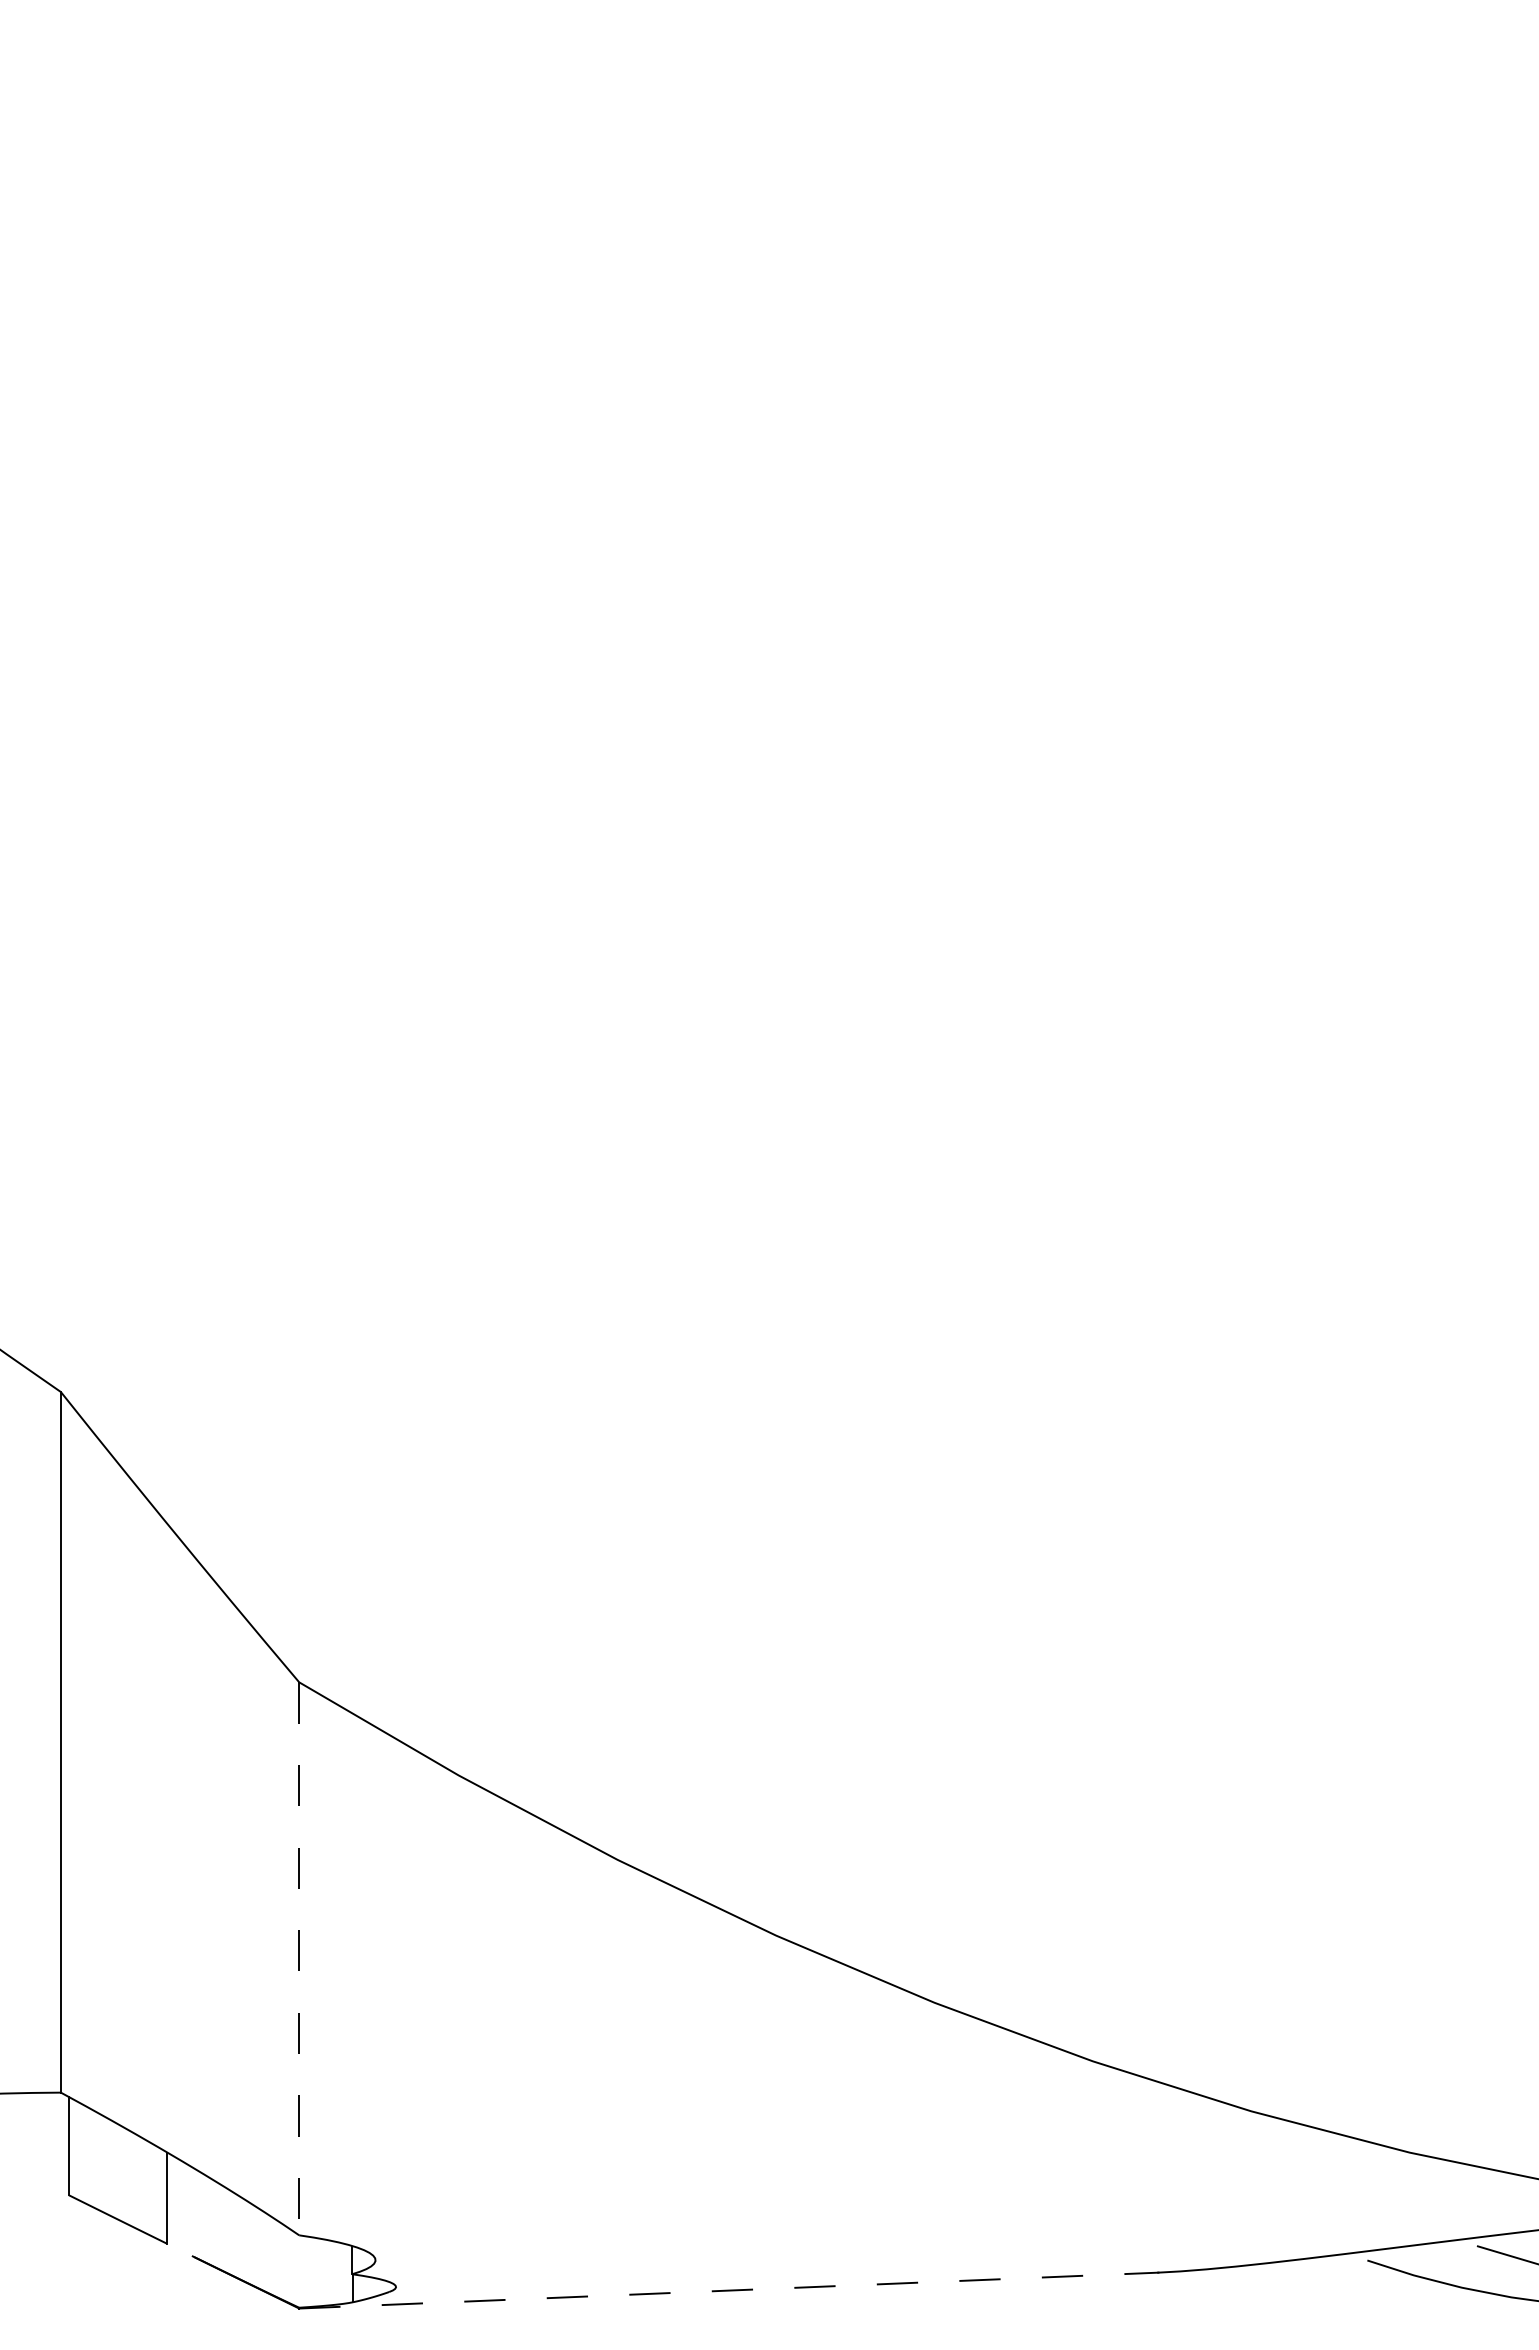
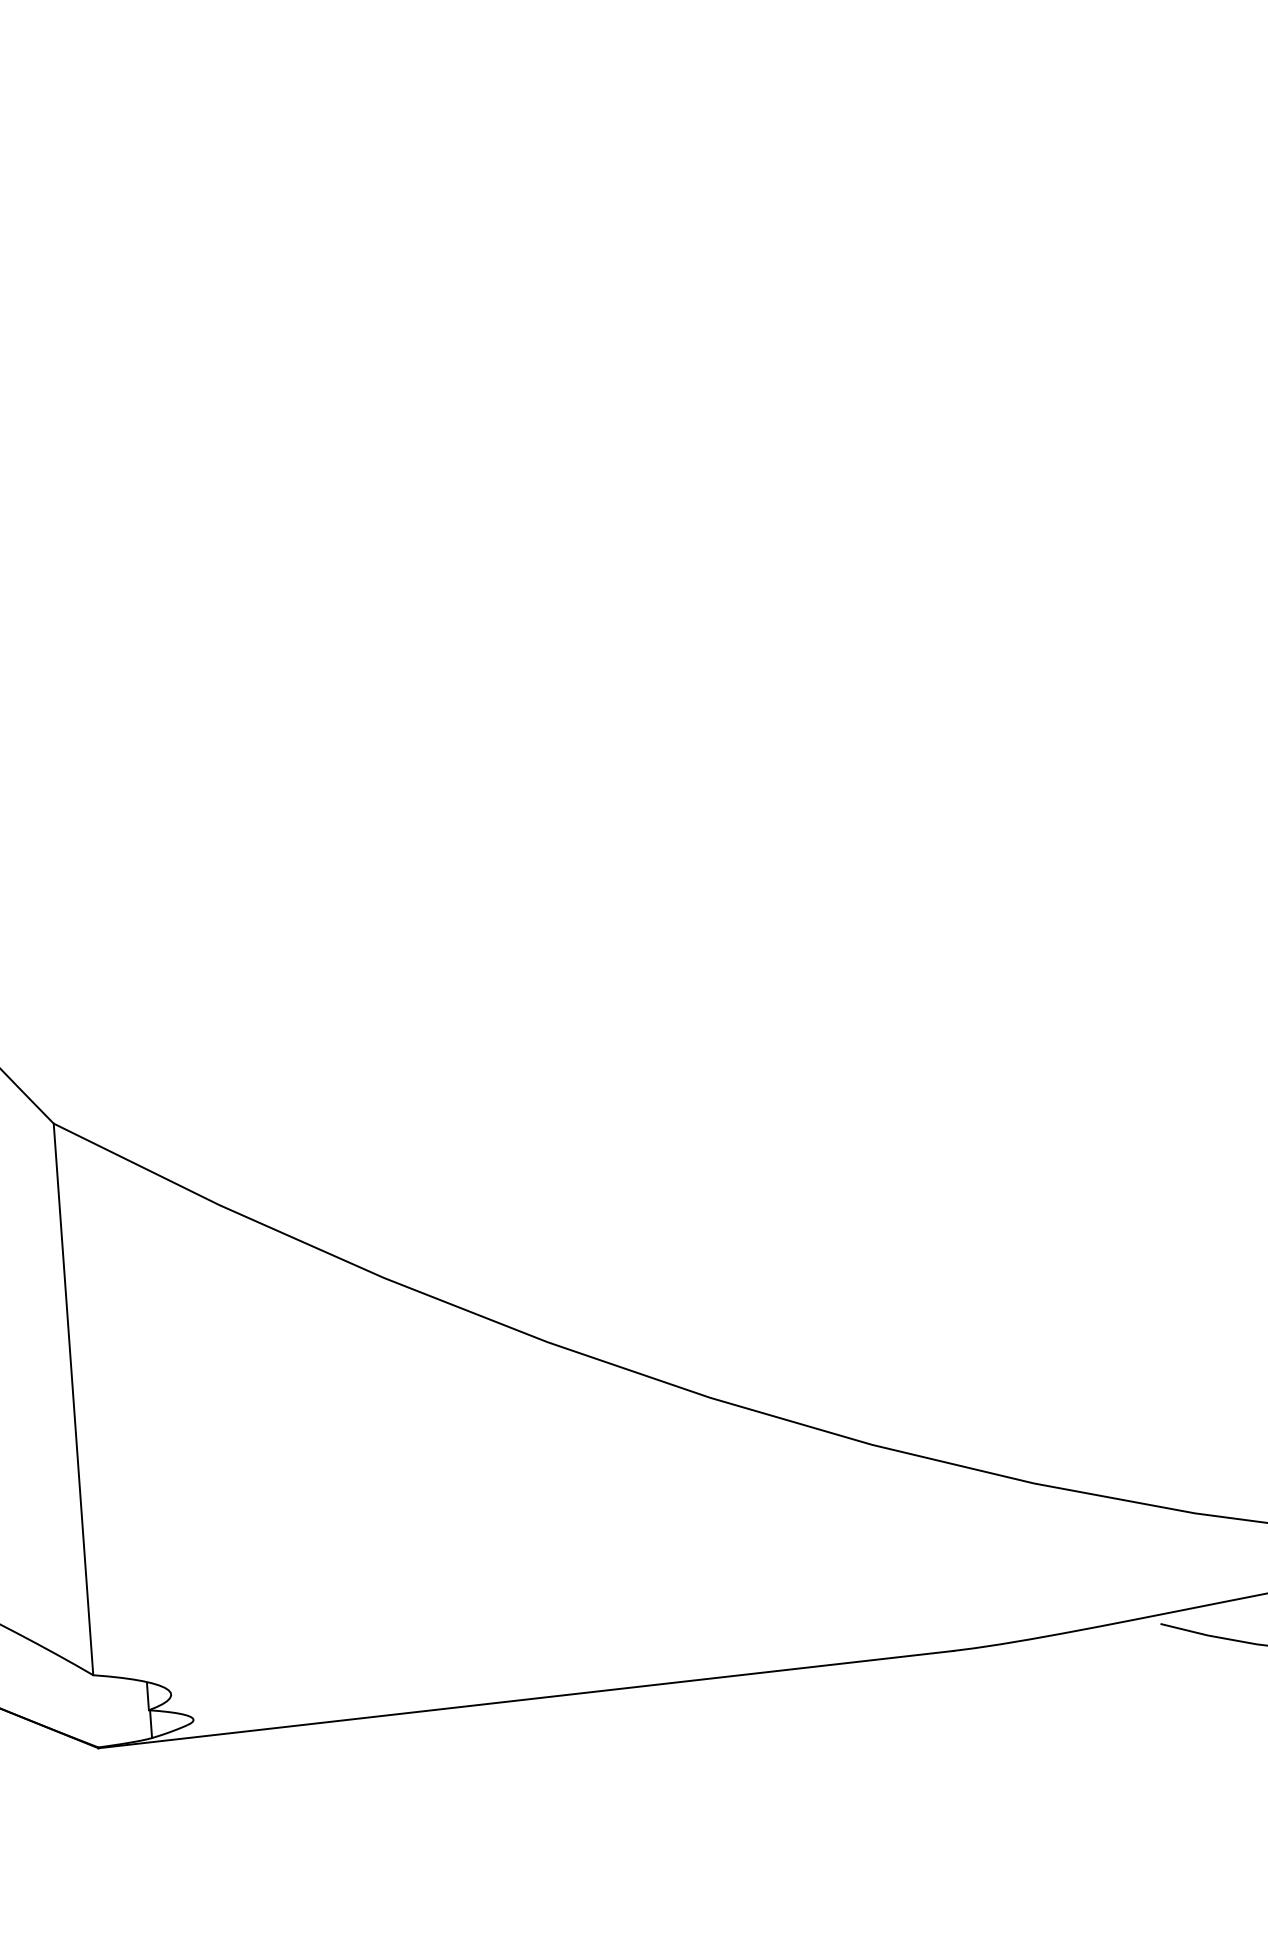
line: (299, 1959) -> (73, 1400), dashed -> solid
line: (729, 2290) -> (526, 1699), dashed -> solid

